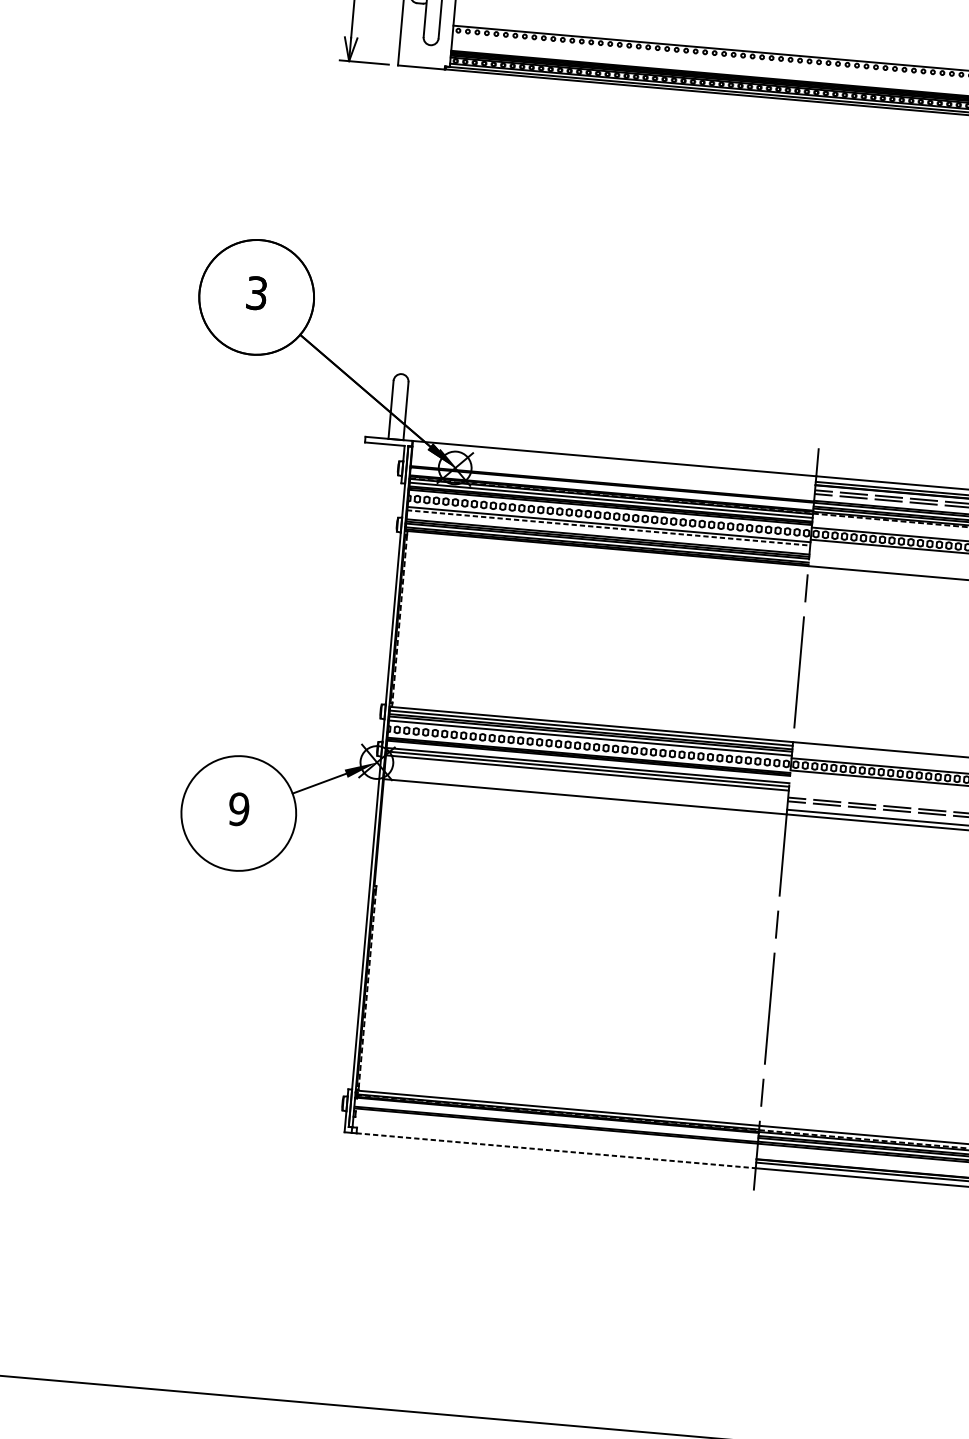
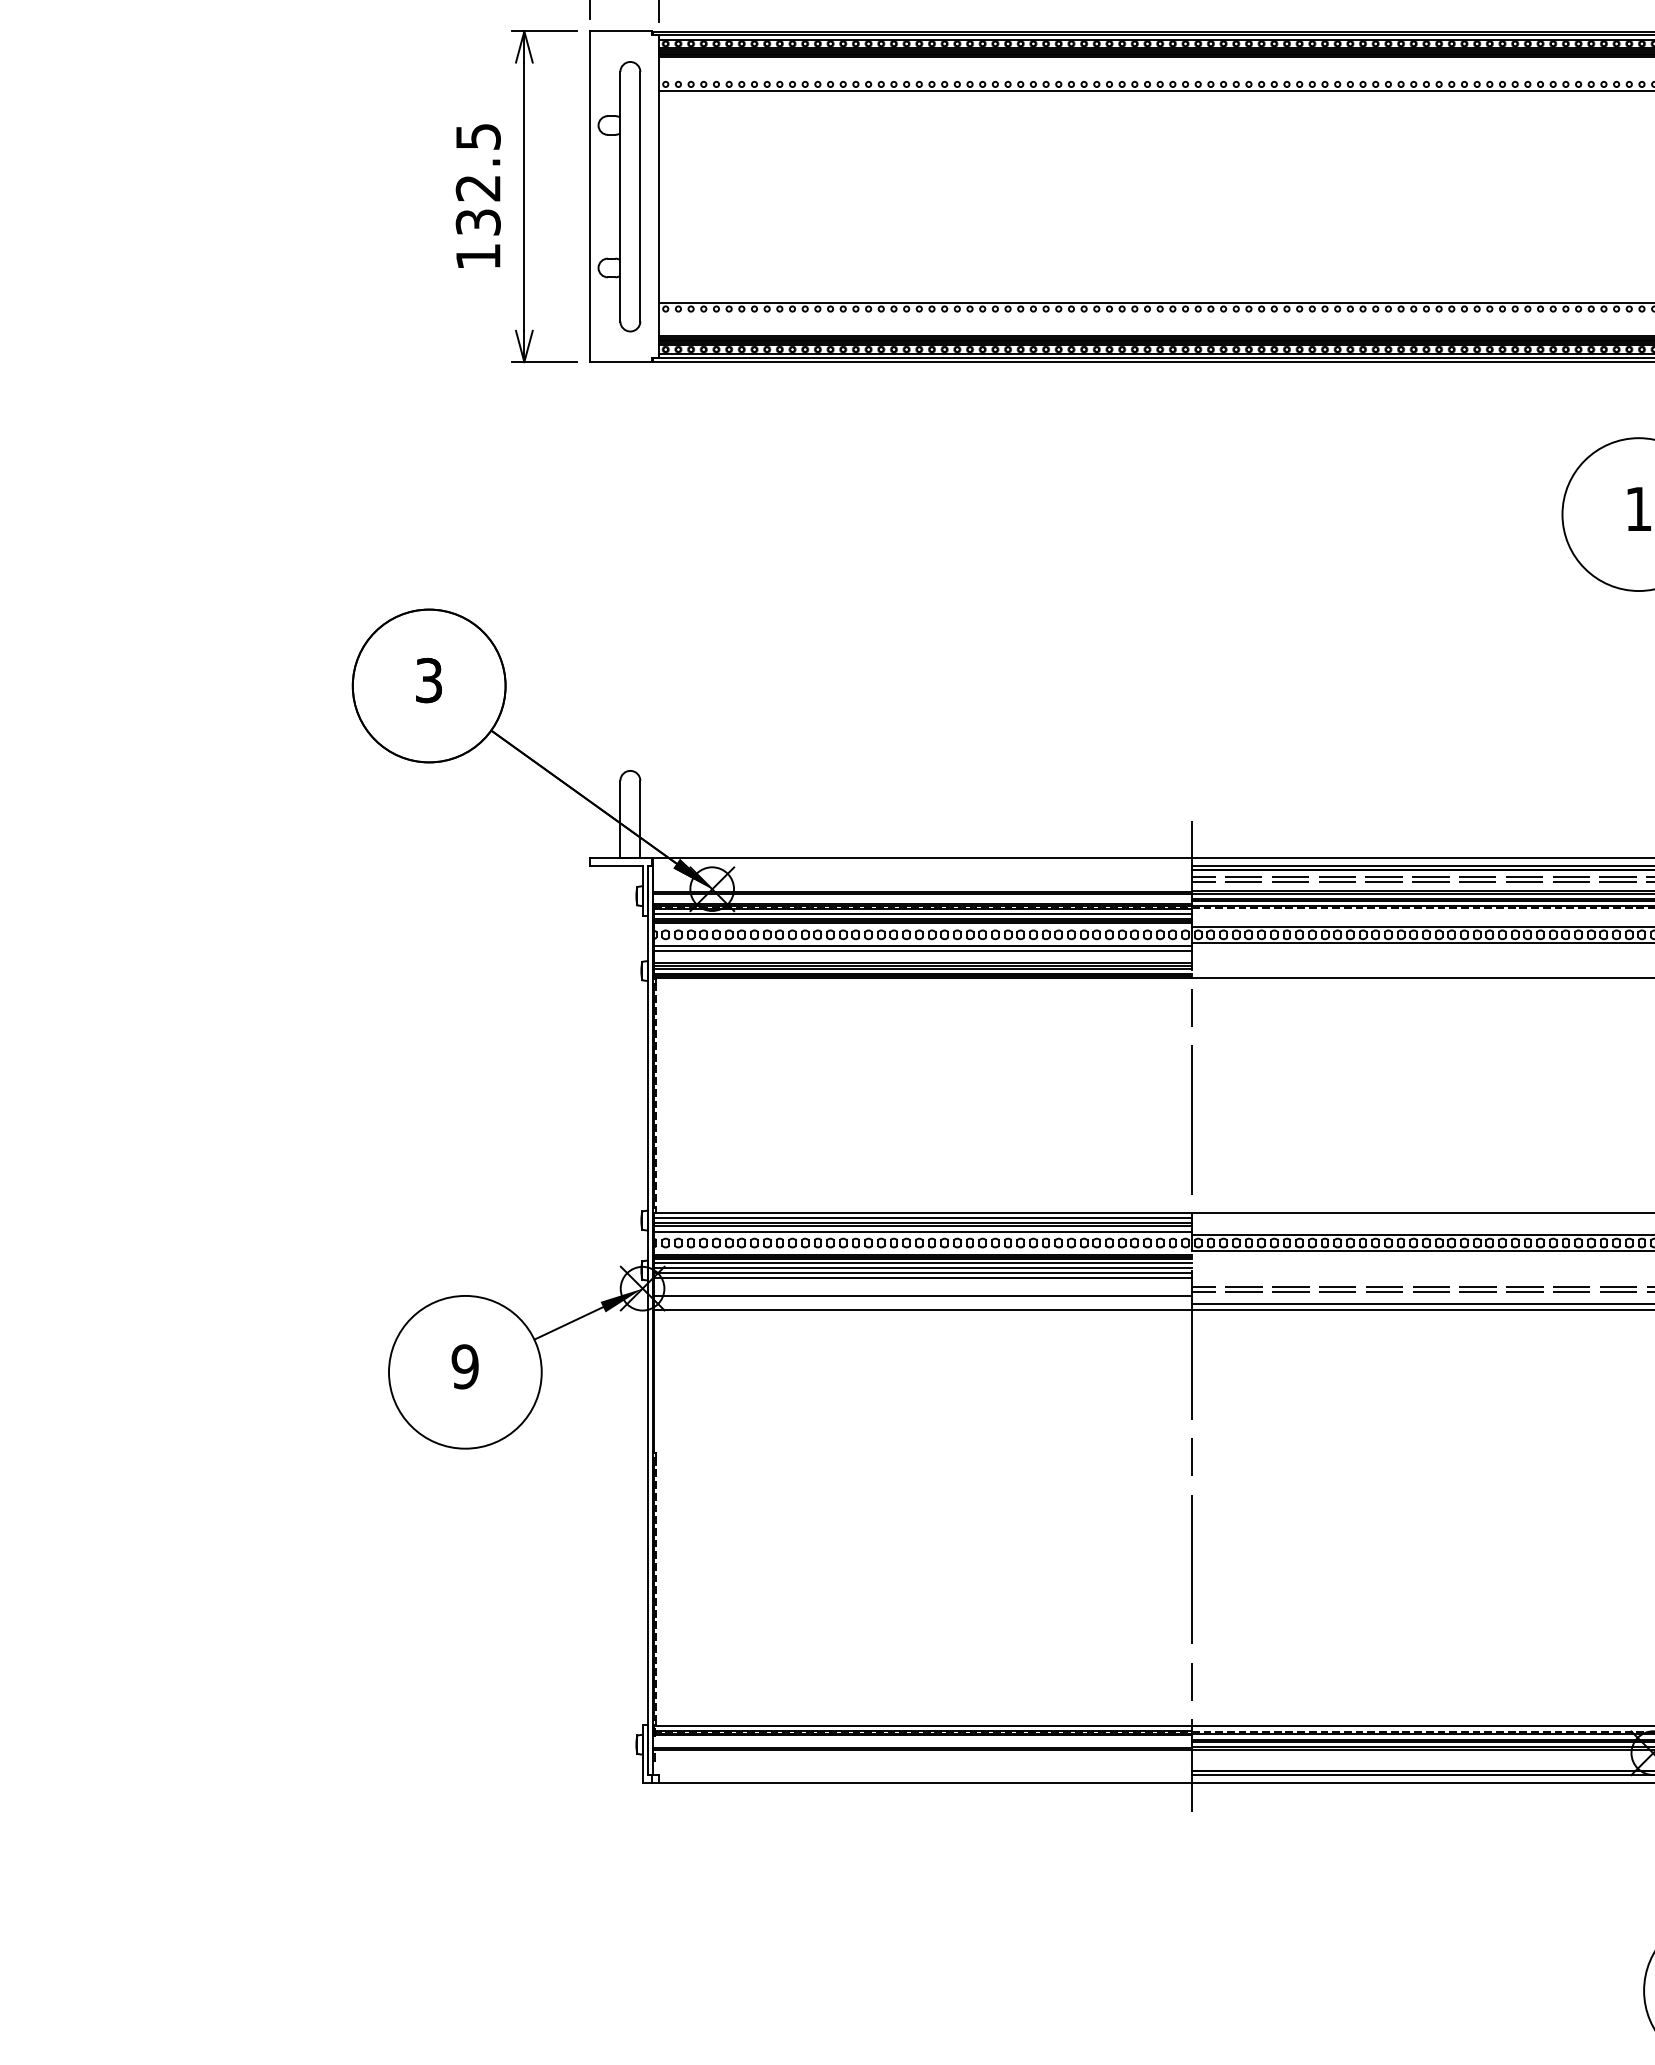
line: (608, 527) -> (922, 950), dashed -> solid
line: (588, 761) -> (922, 1263), added
line: (585, 786) -> (922, 1296), added
line: (556, 1150) -> (925, 1782), dashed -> solid

